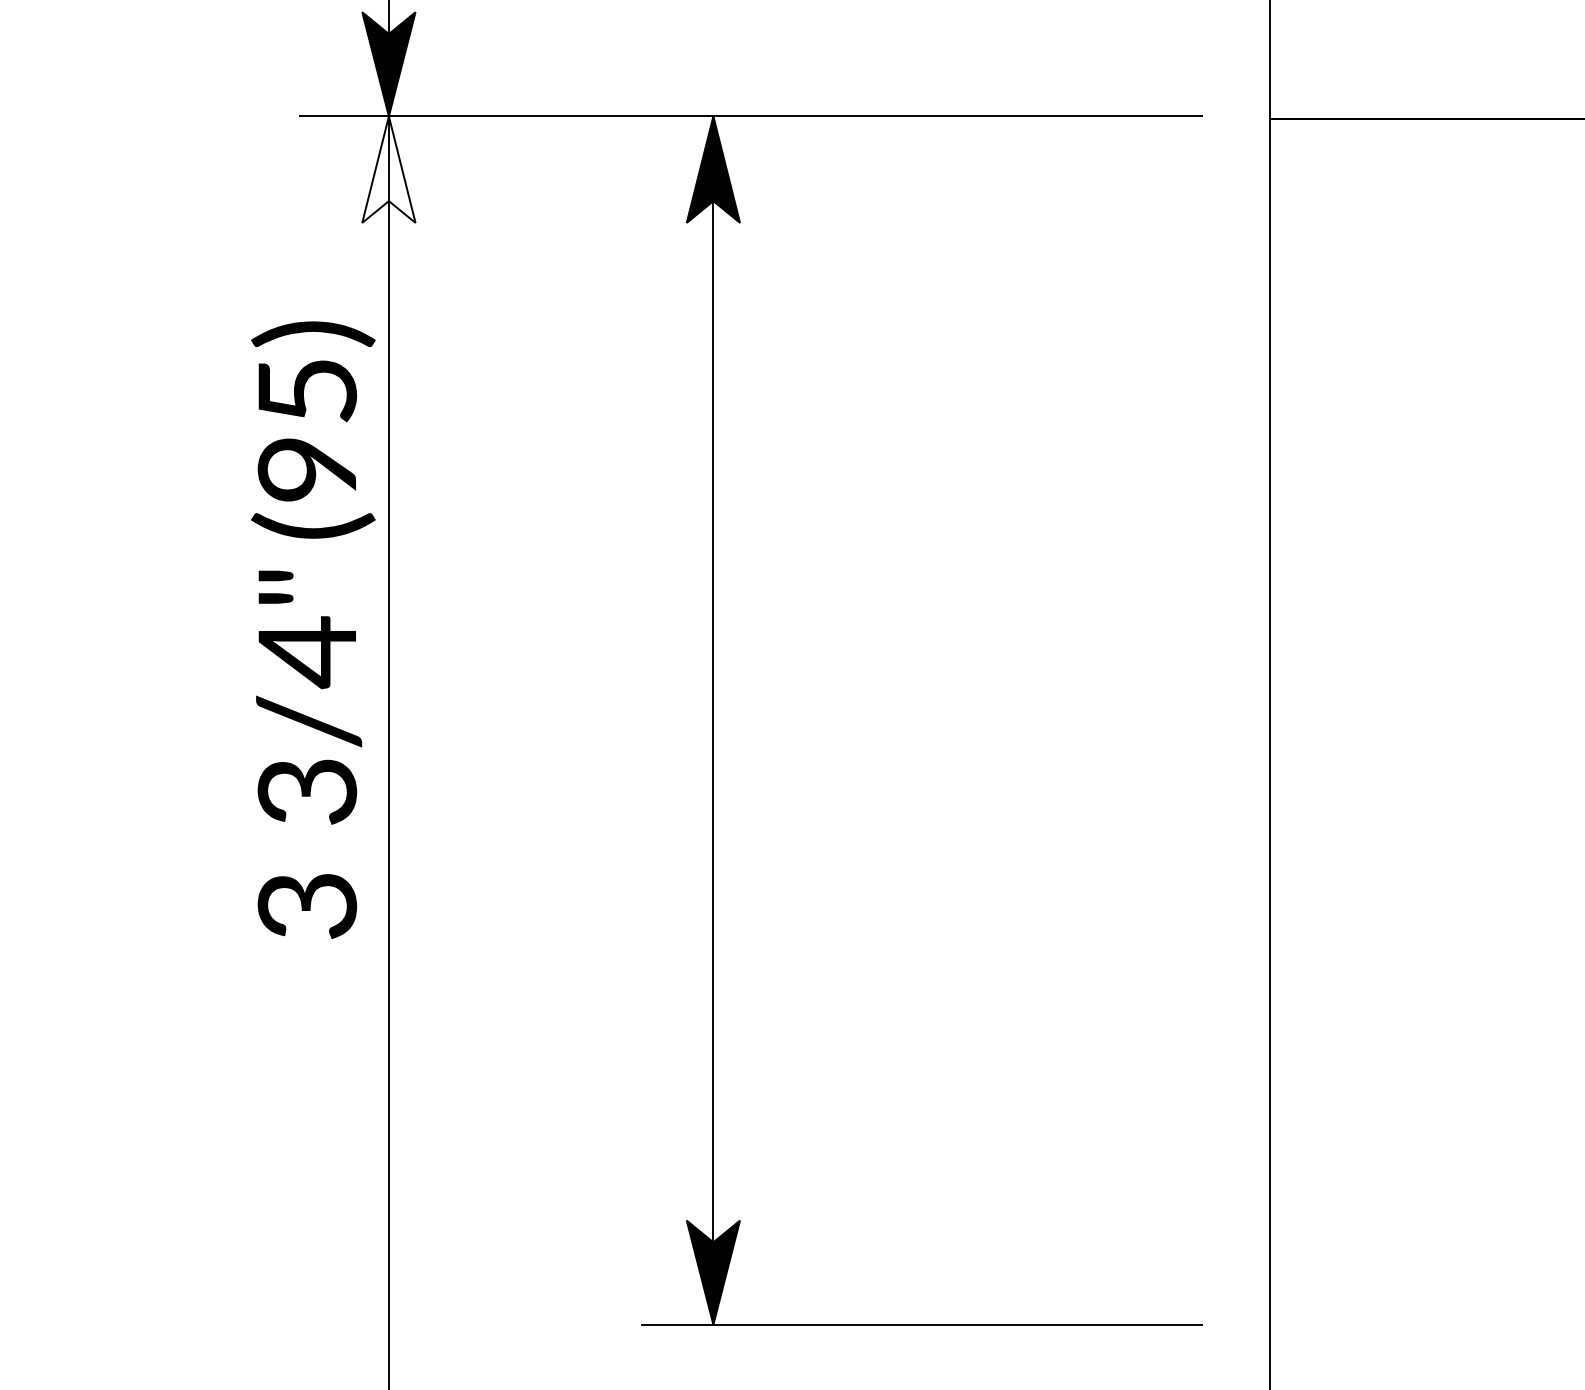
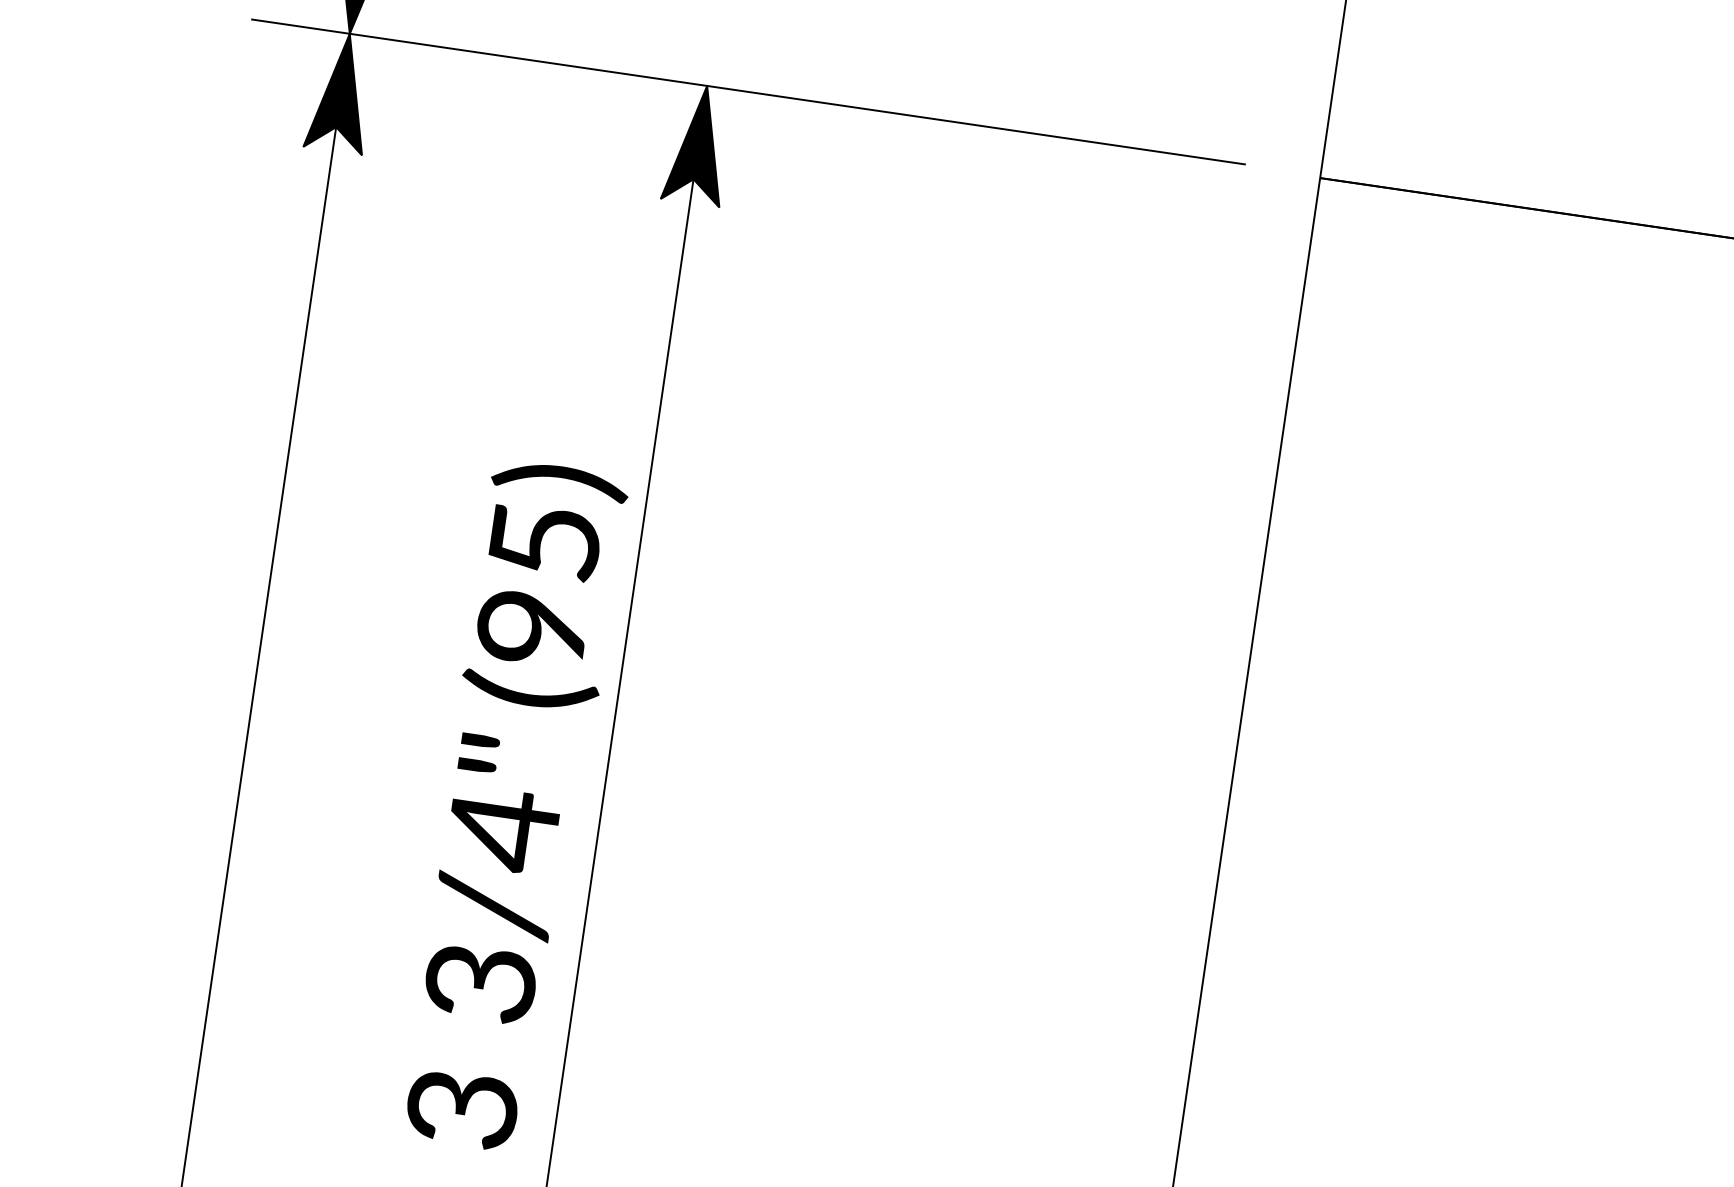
fill: (388, 169) -> (340, 92), added
text: (313, 629) -> (513, 805), moved

